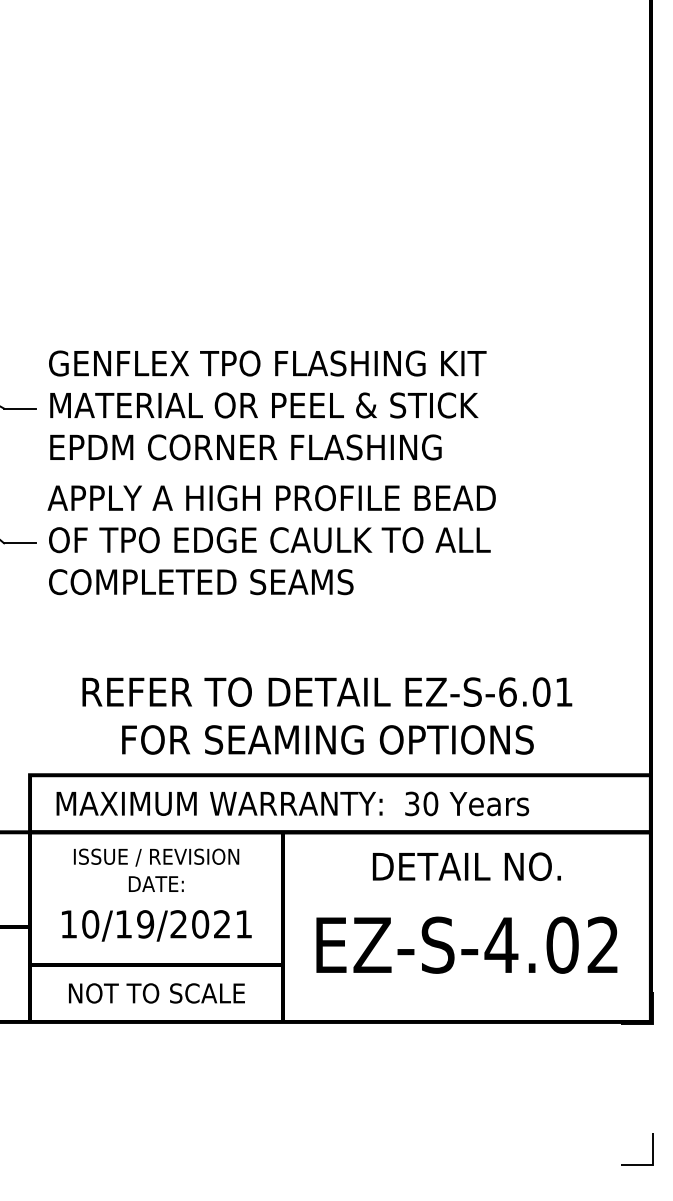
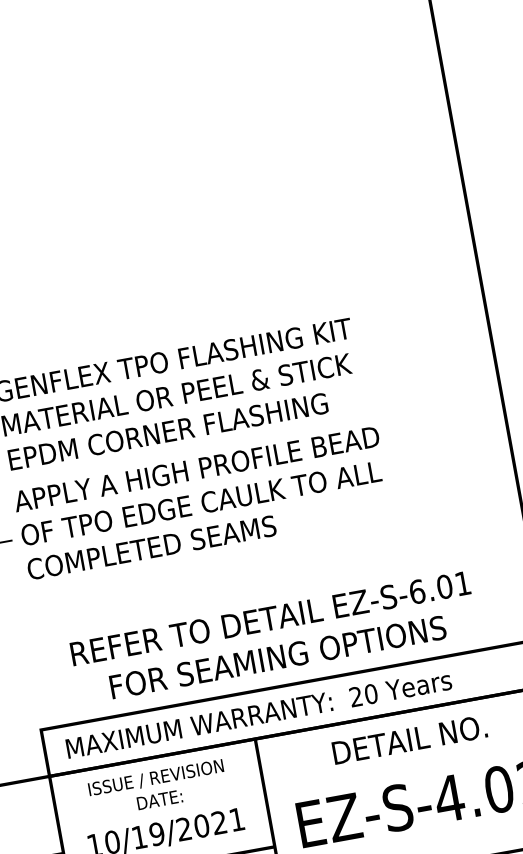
text: (412, 804) -> (356, 697), 30 -> 20

